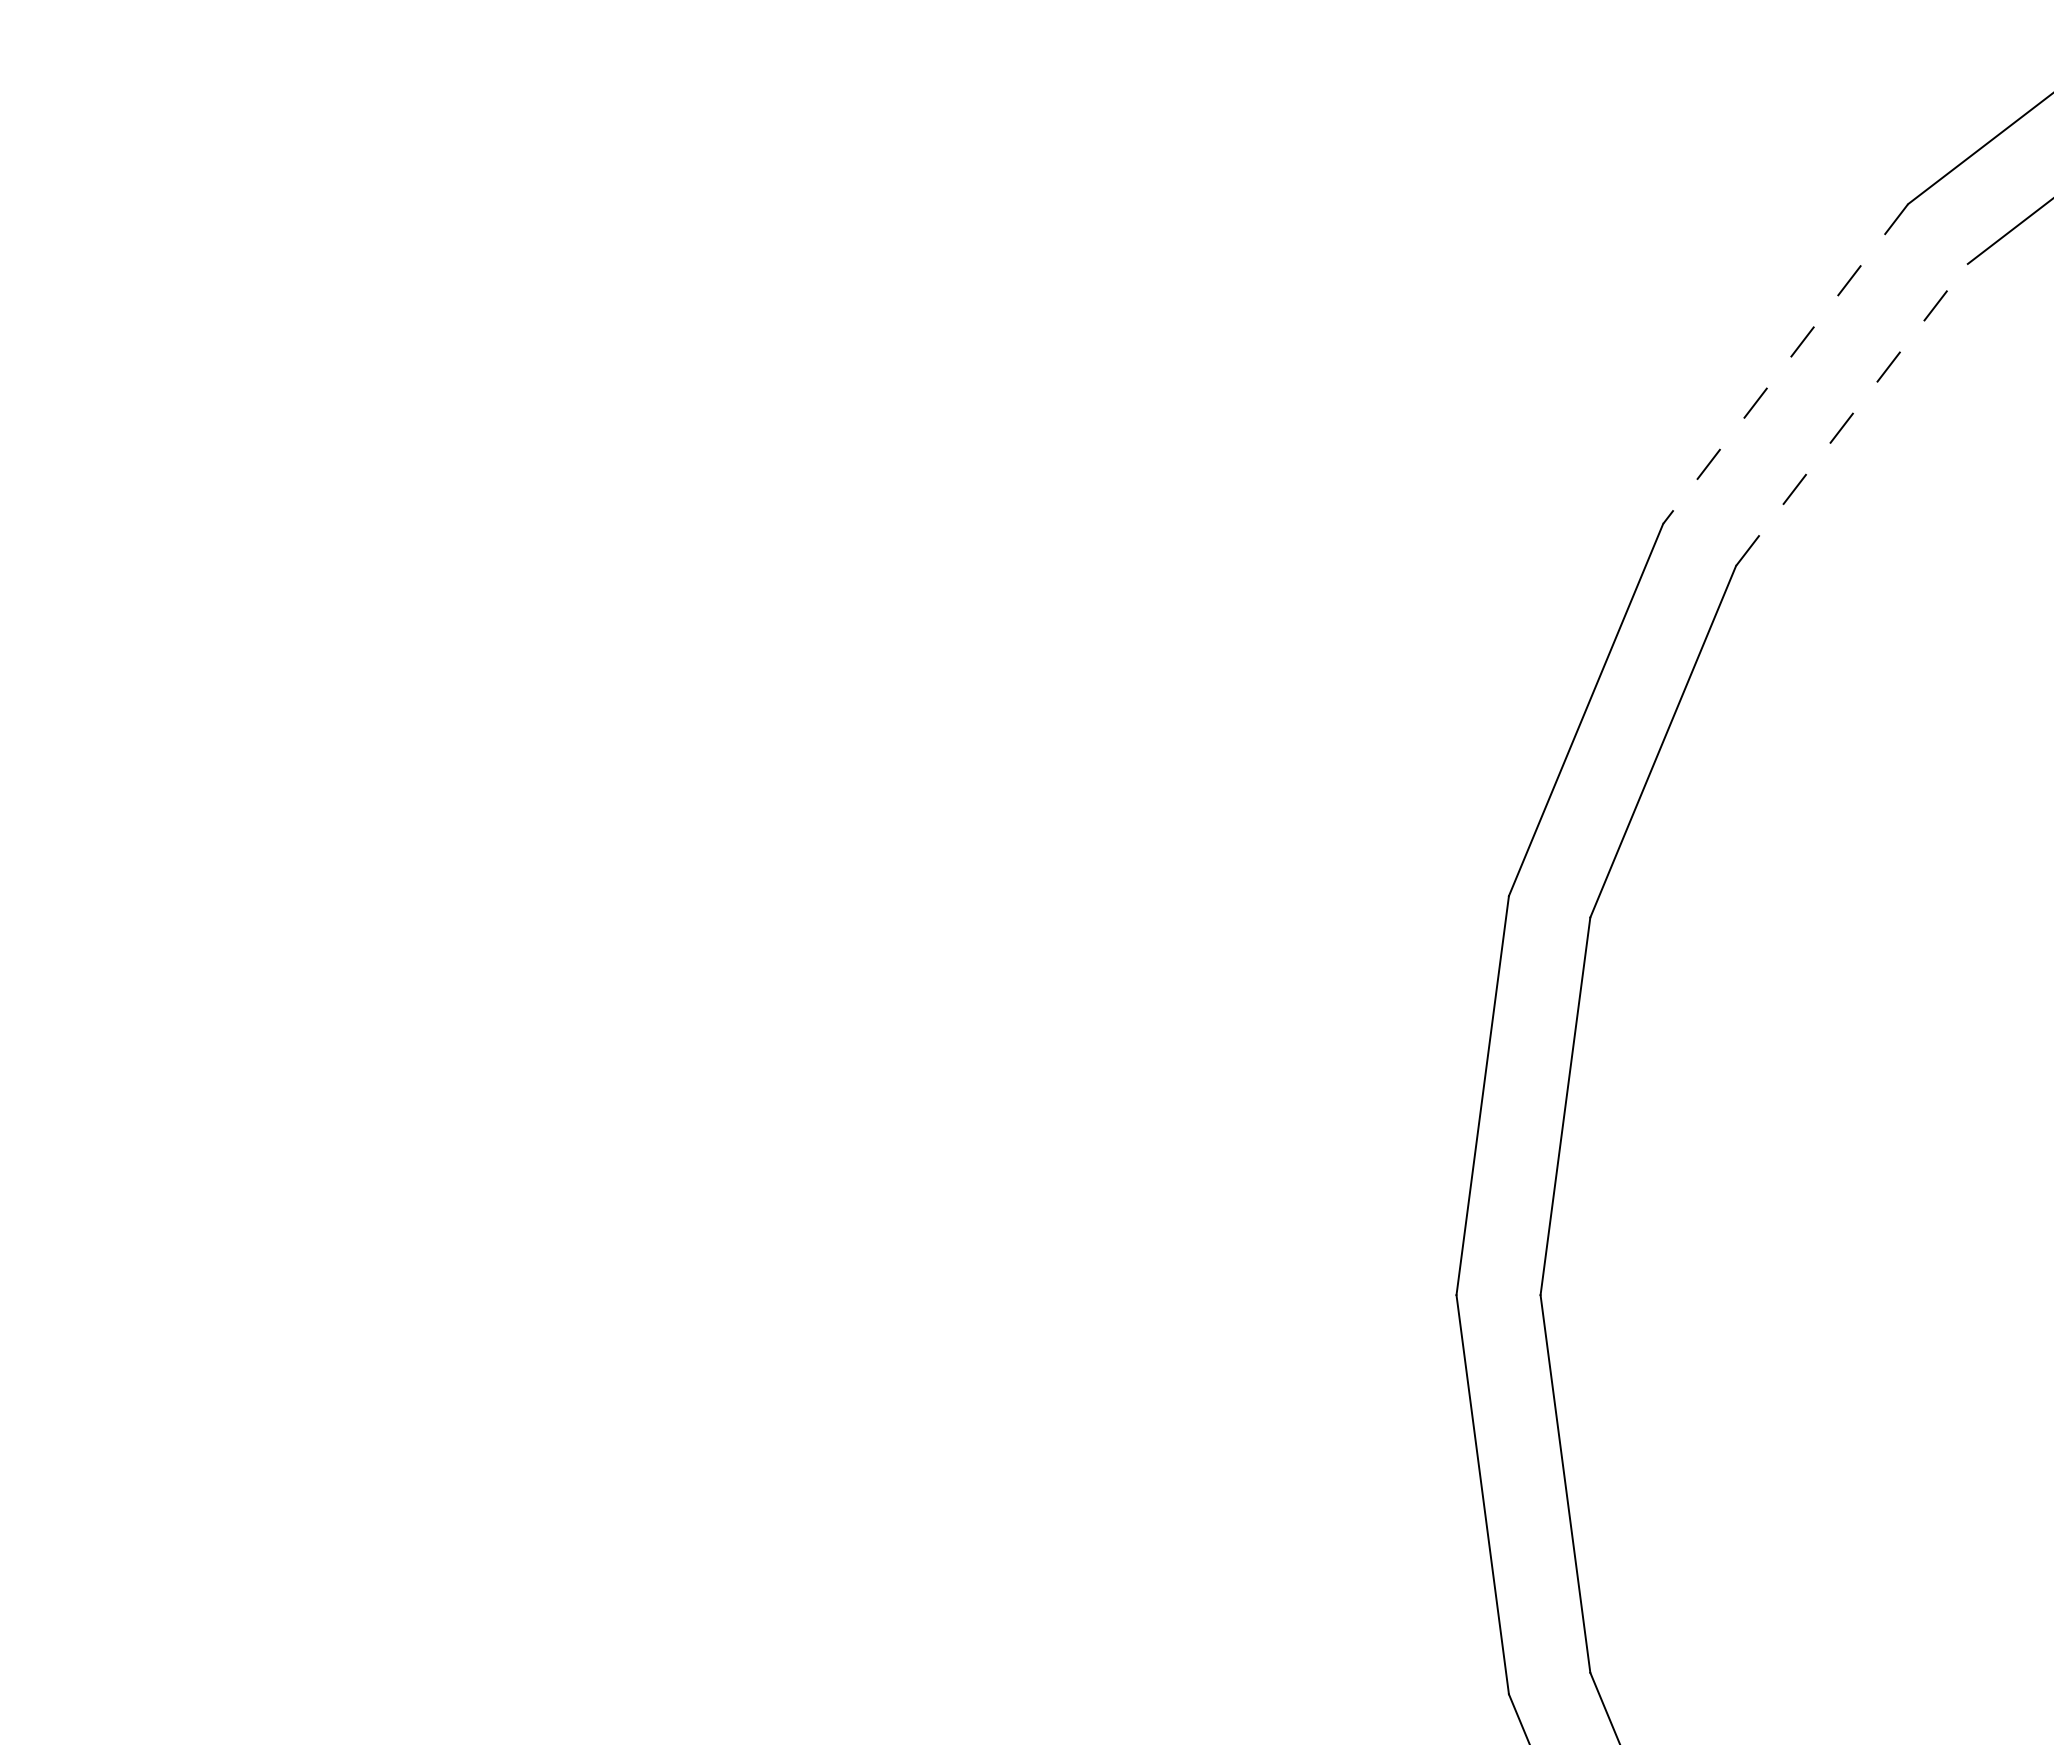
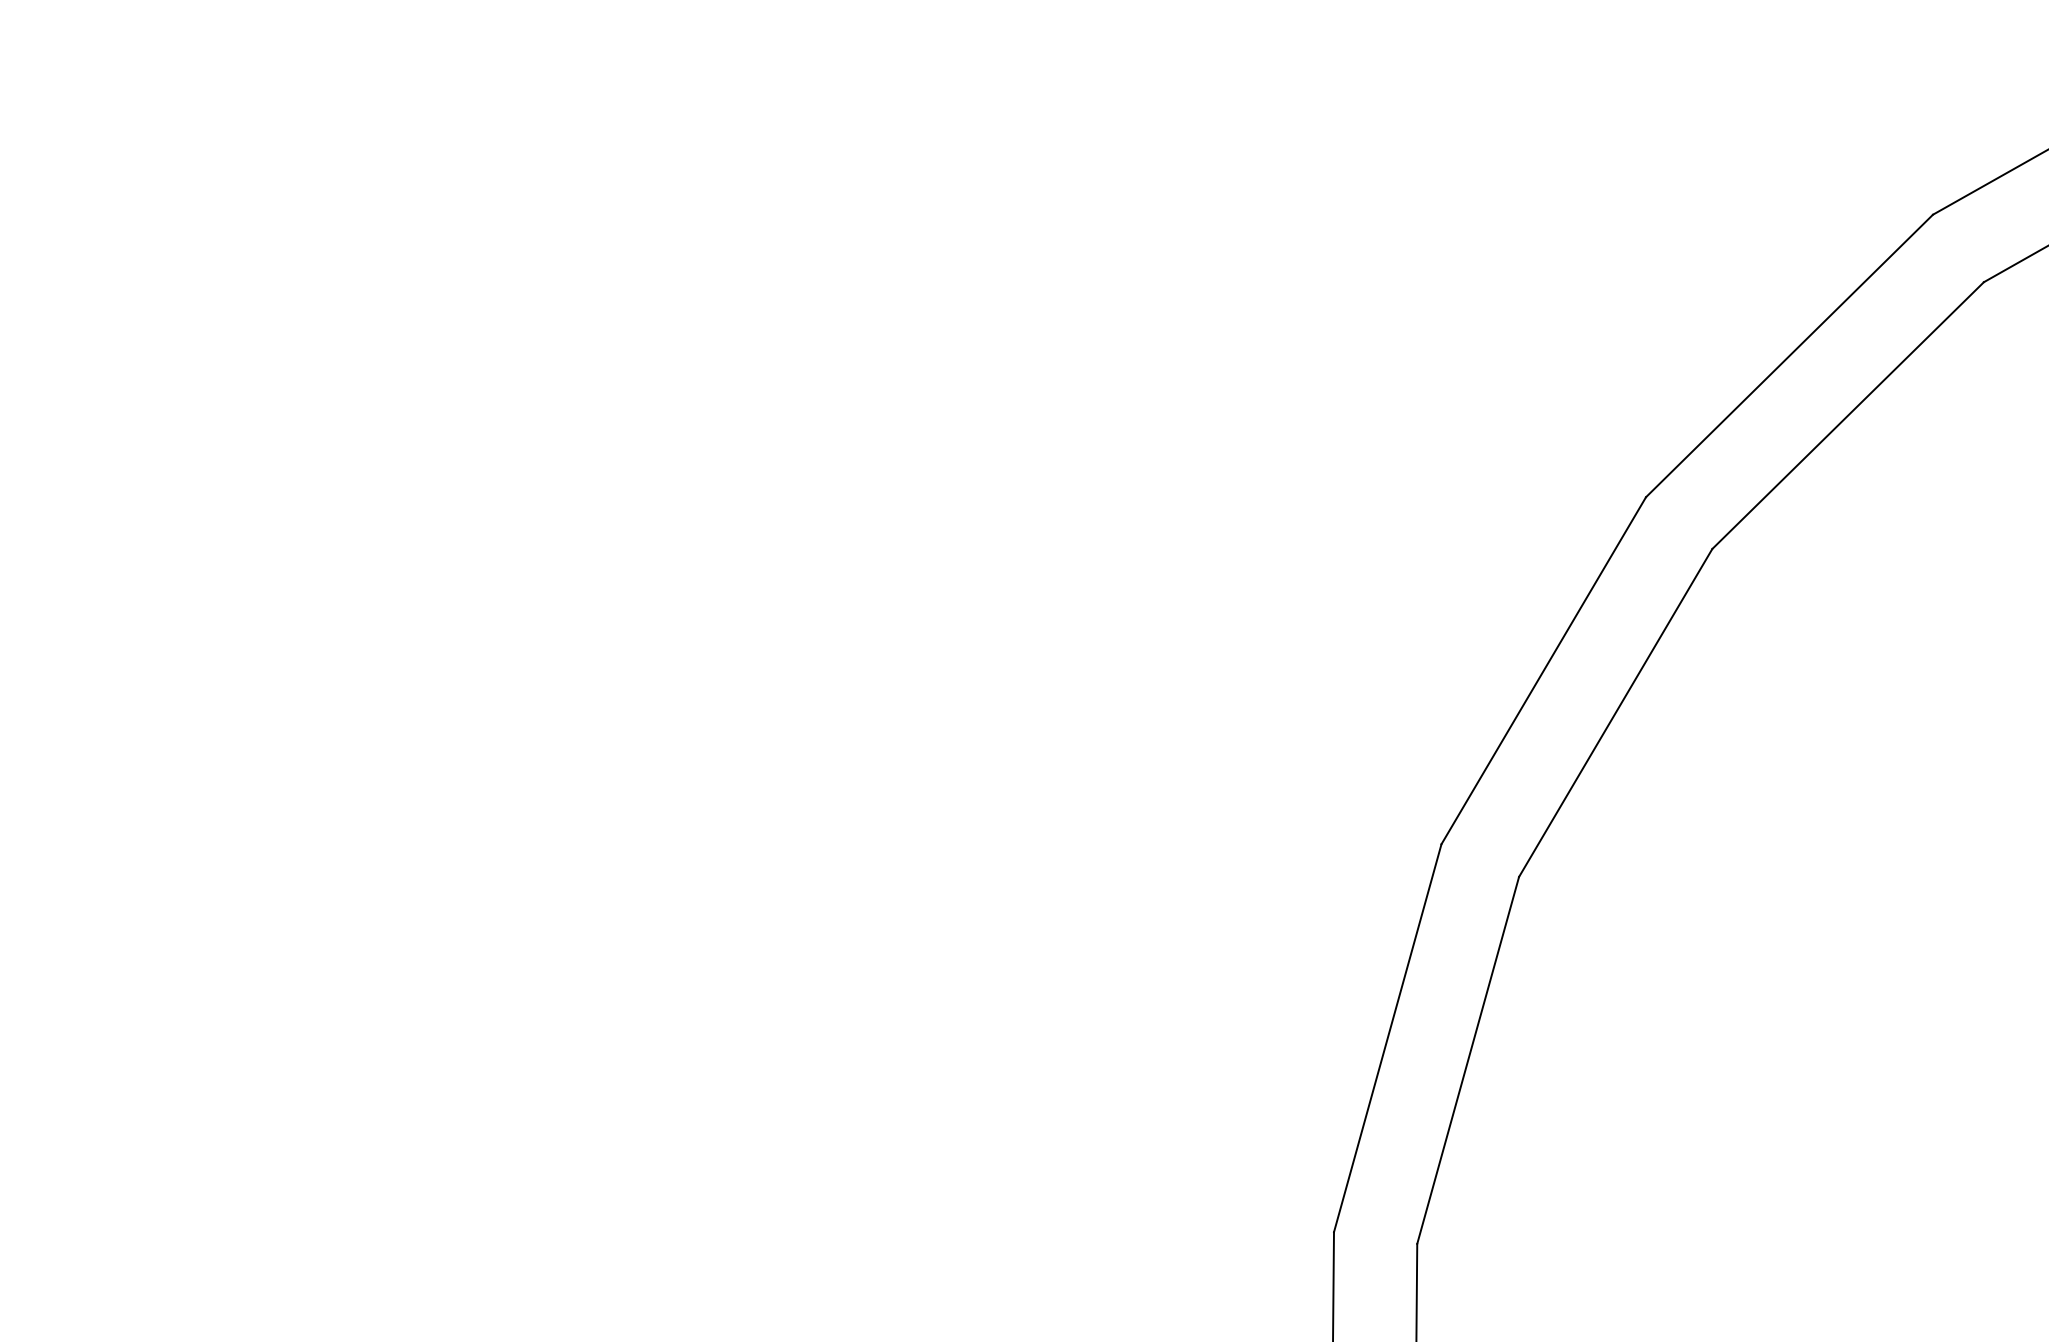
line: (1785, 364) -> (1789, 356), dashed -> solid
line: (1852, 414) -> (1848, 415), dashed -> solid

